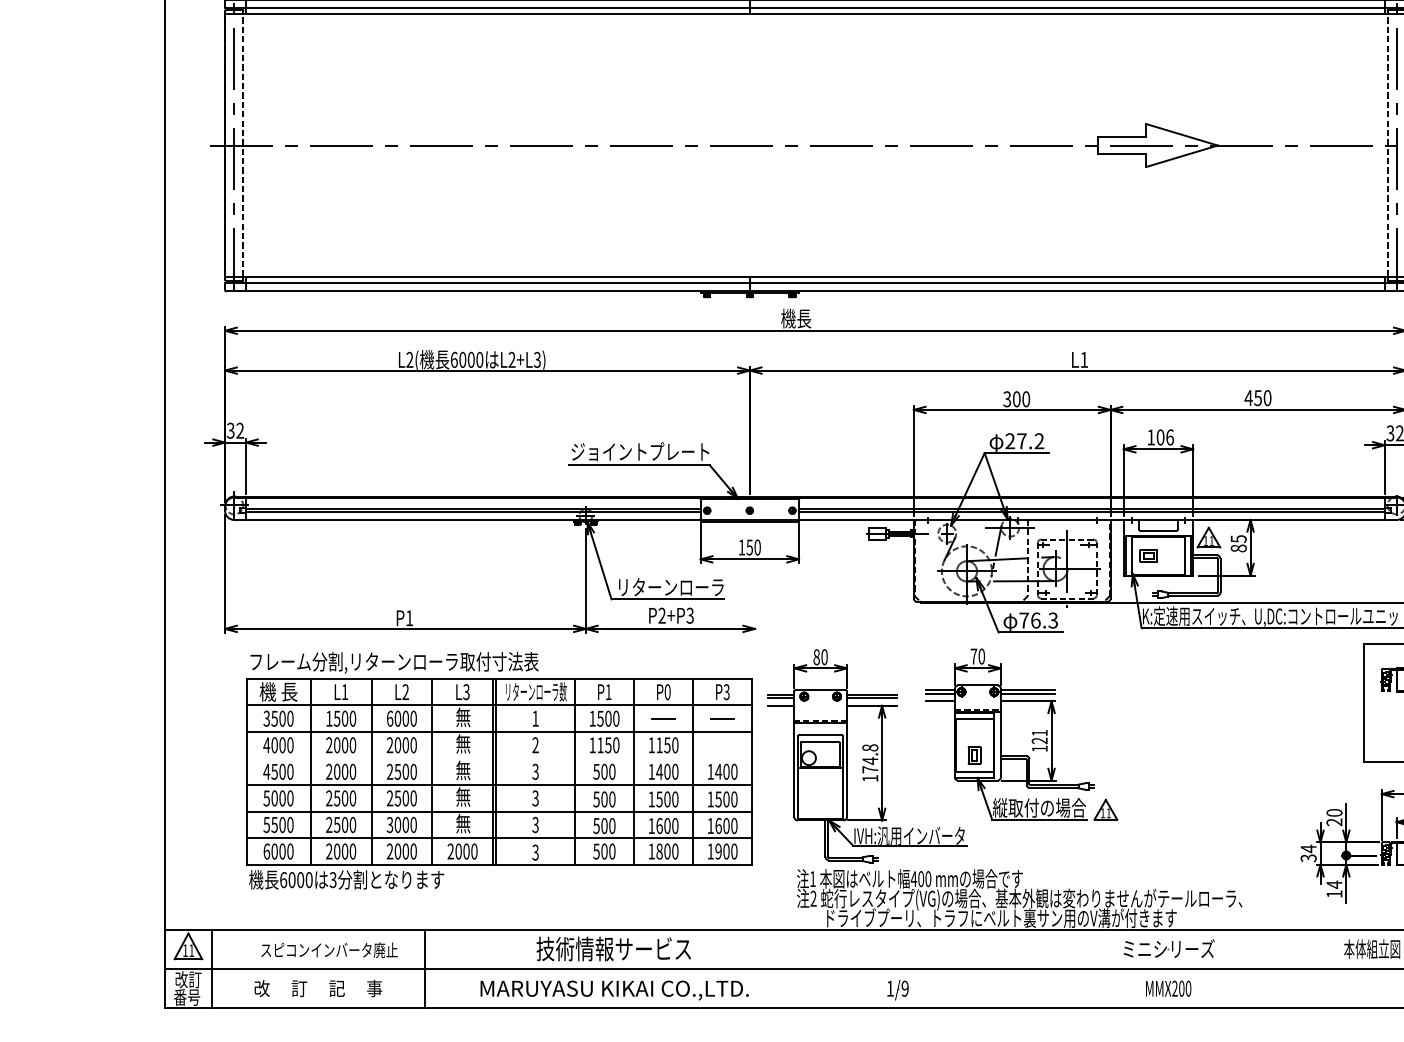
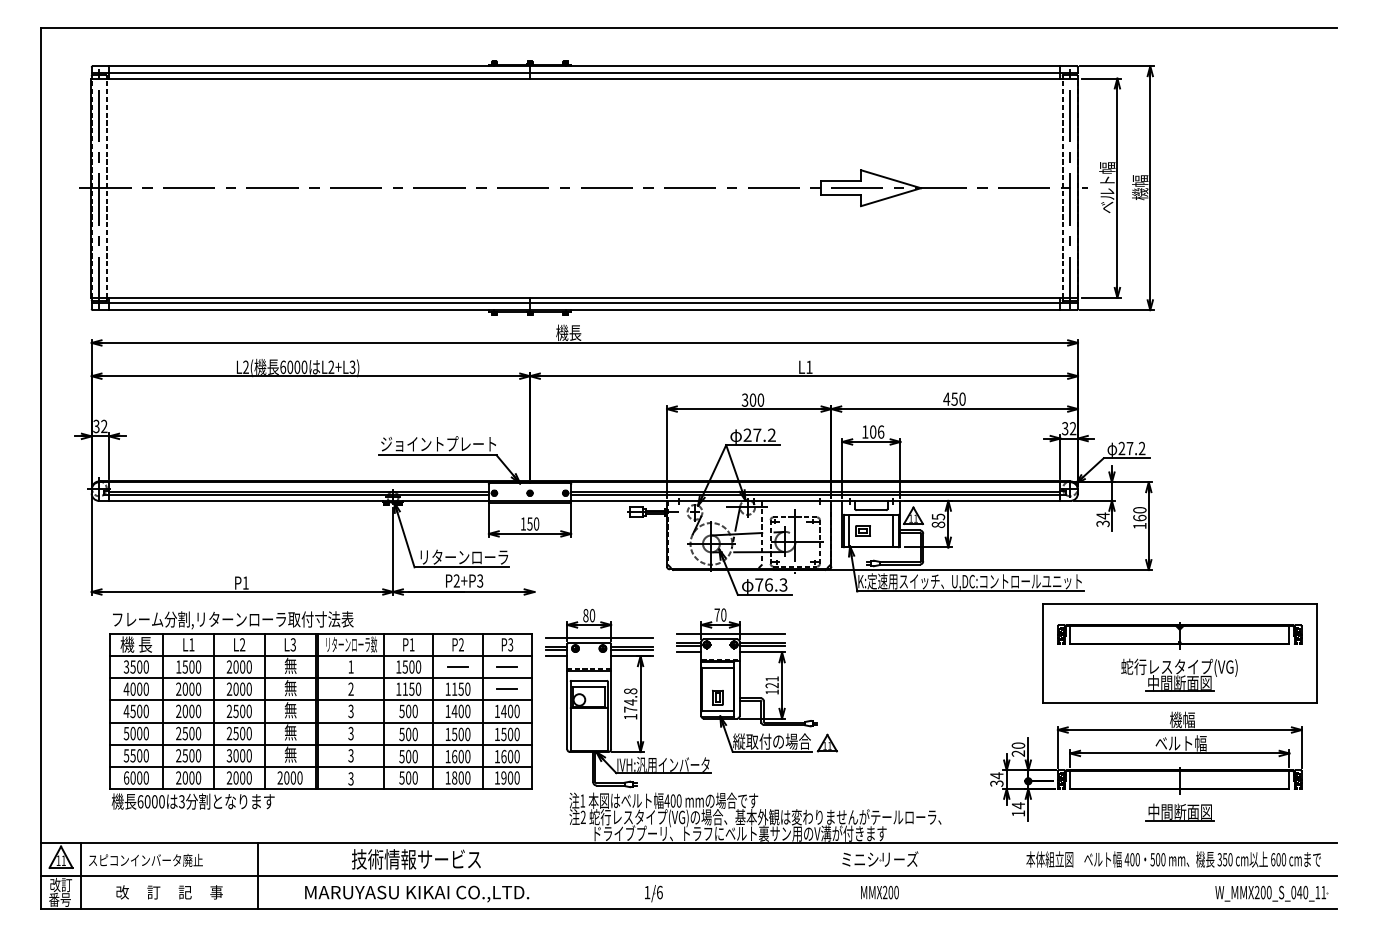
line: (989, 678) -> (730, 633), added
line: (832, 683) -> (599, 637), added
text: (667, 691) -> (461, 644), P0 -> P2
text: (390, 718) -> (229, 666), 6000 -> 2000
line: (721, 744) -> (506, 688), added
line: (498, 758) -> (320, 700), added
text: (329, 950) -> (145, 860), moved
text: (904, 988) -> (659, 892), 1/9 -> 1/6

